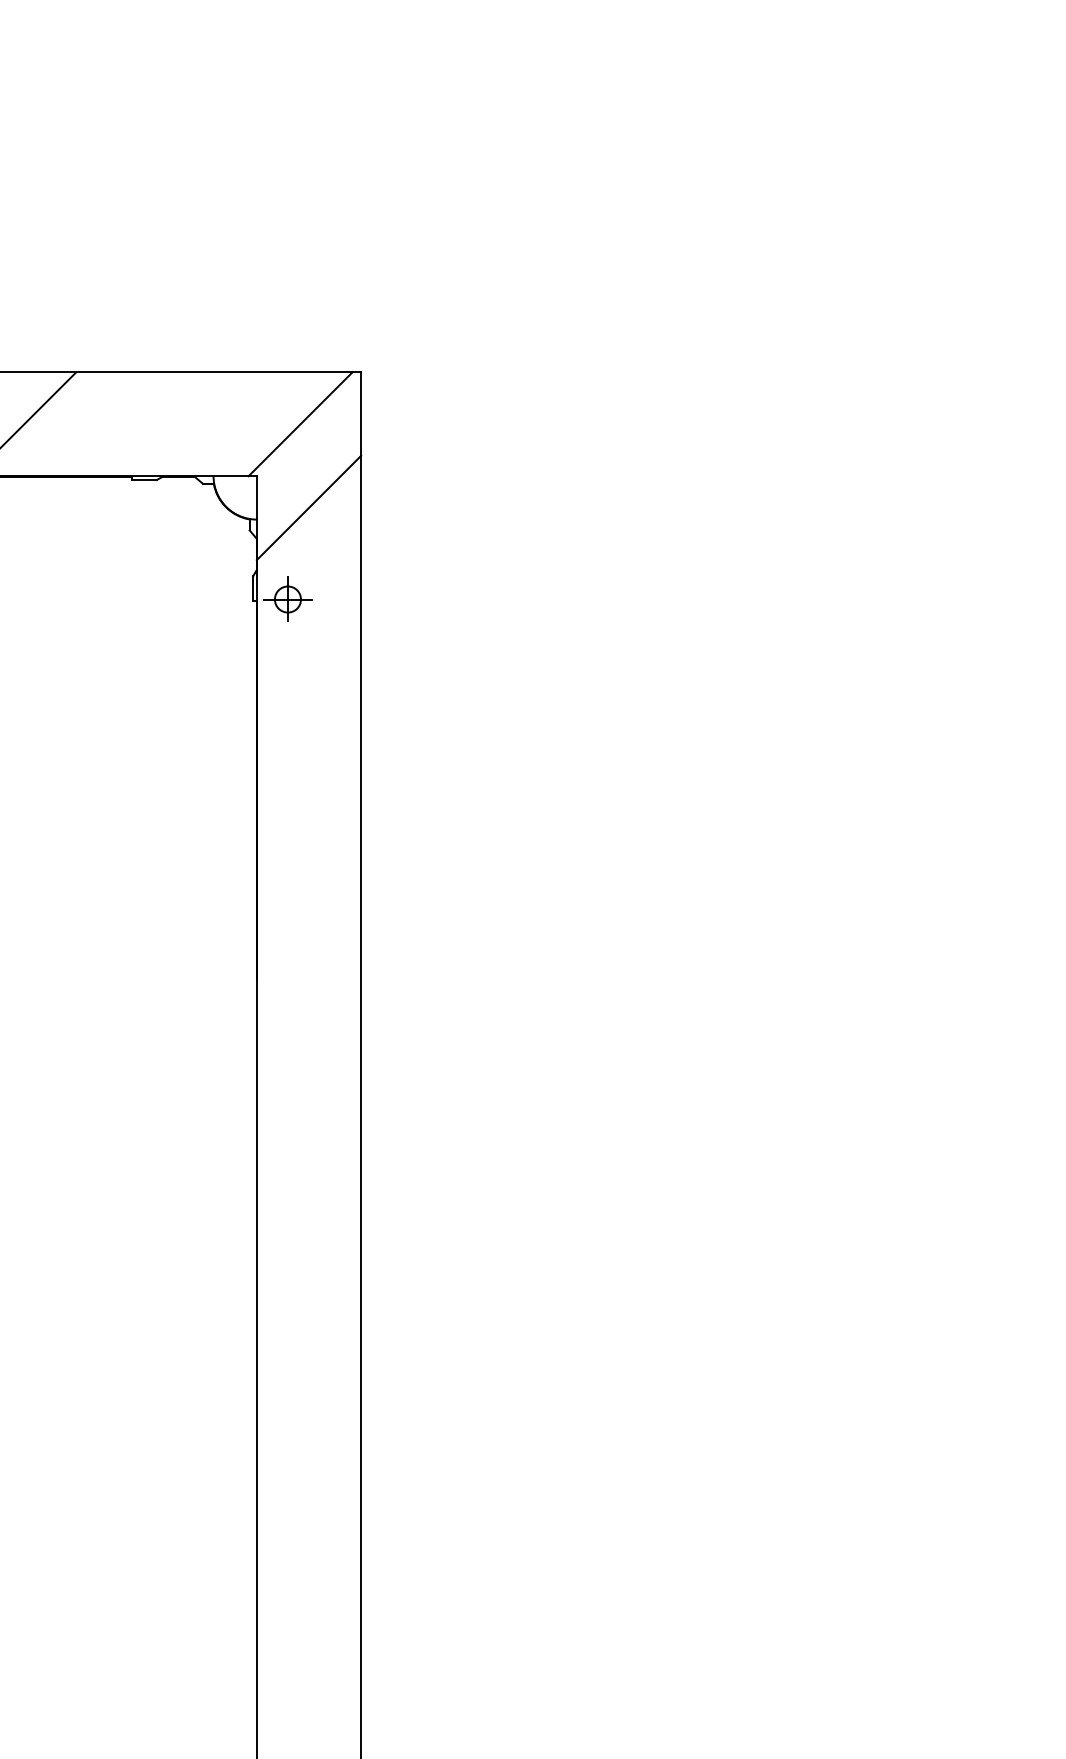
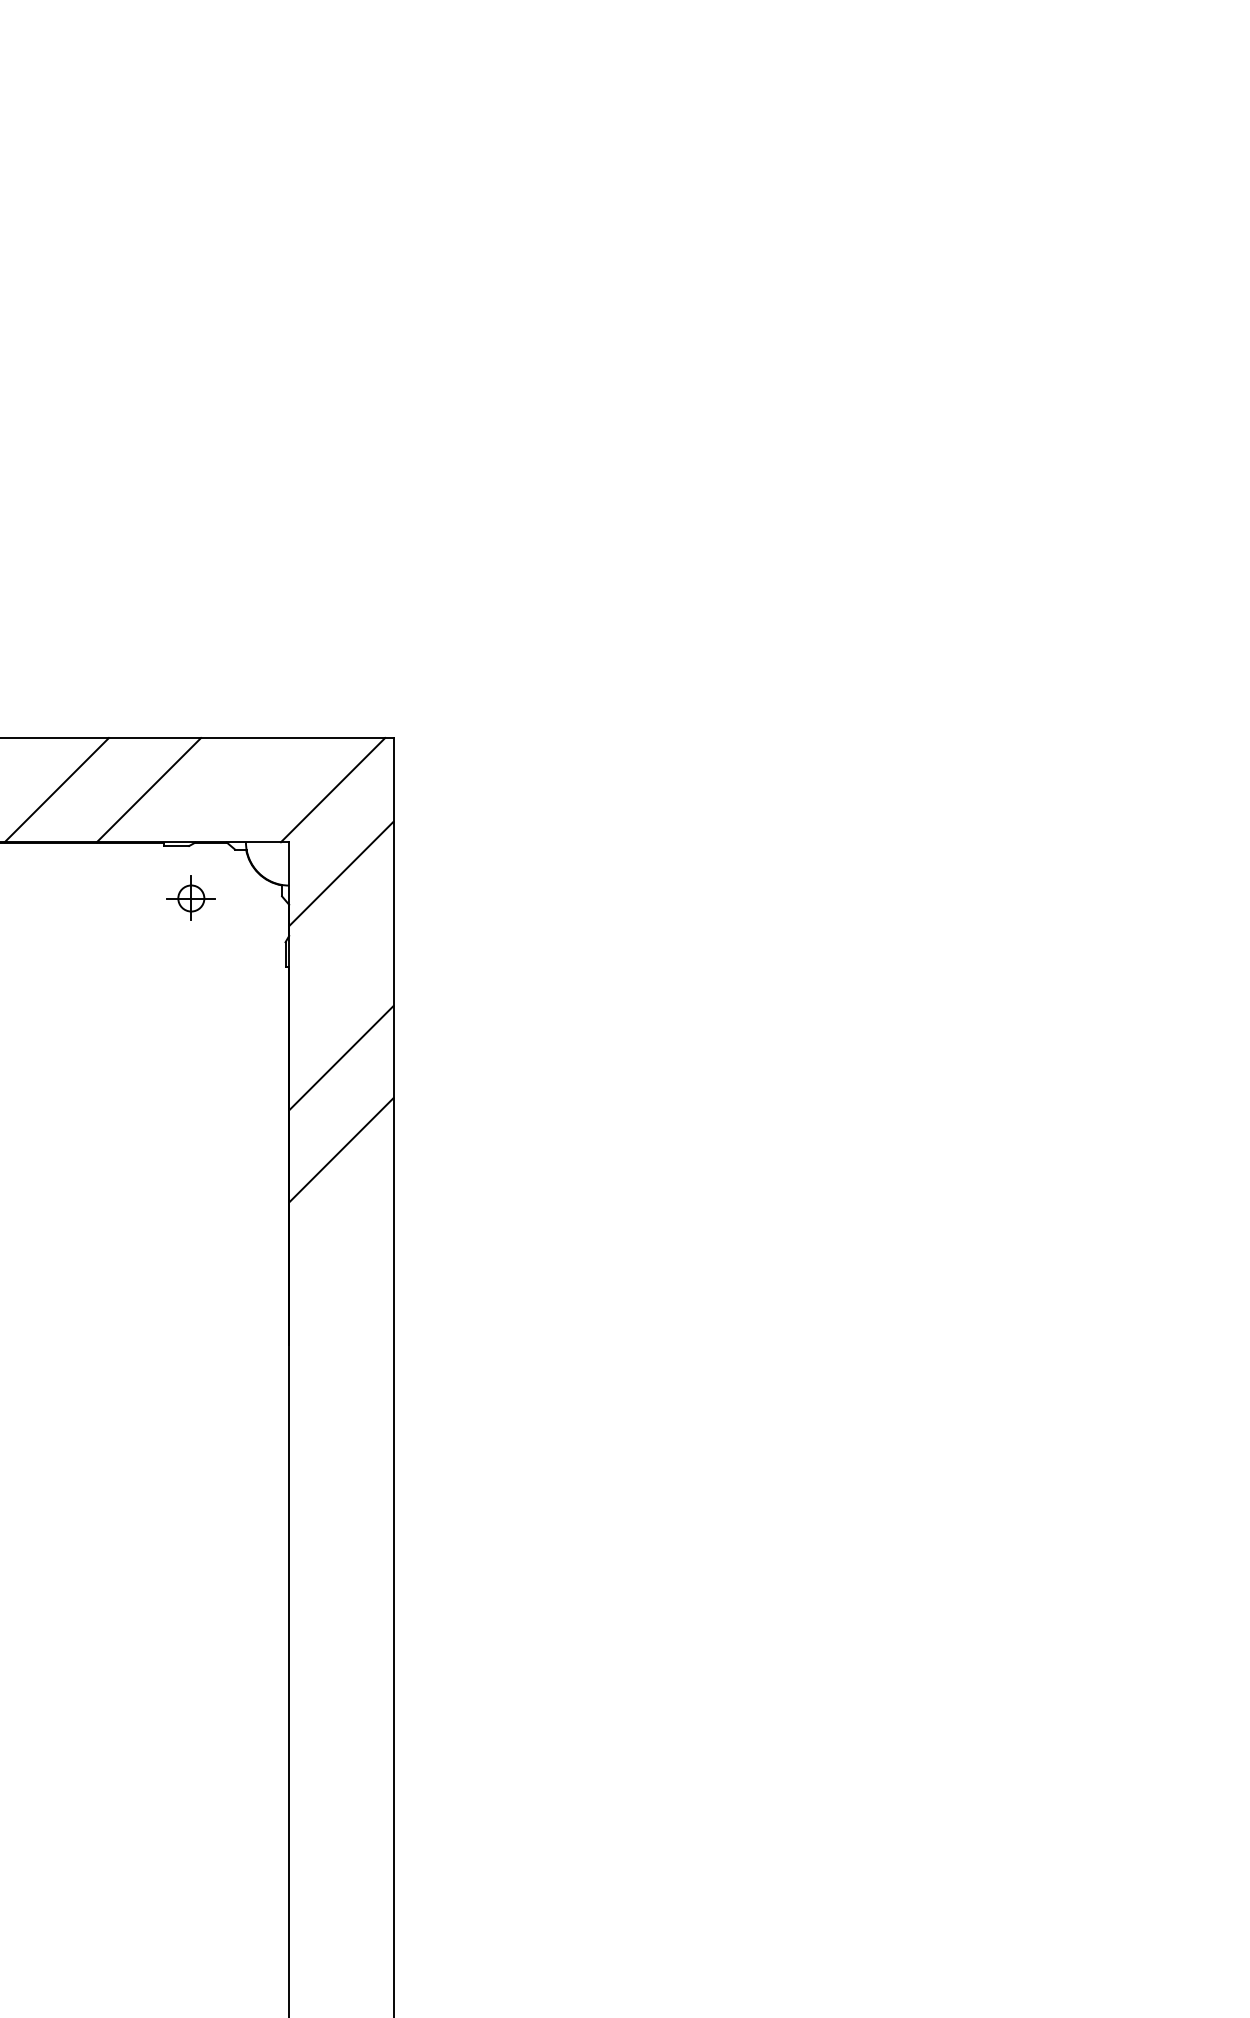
line: (116, 424) -> (148, 790), added
part: (287, 598) -> (190, 897), moved
line: (309, 692) -> (341, 1058), added
line: (309, 784) -> (341, 1150), added

